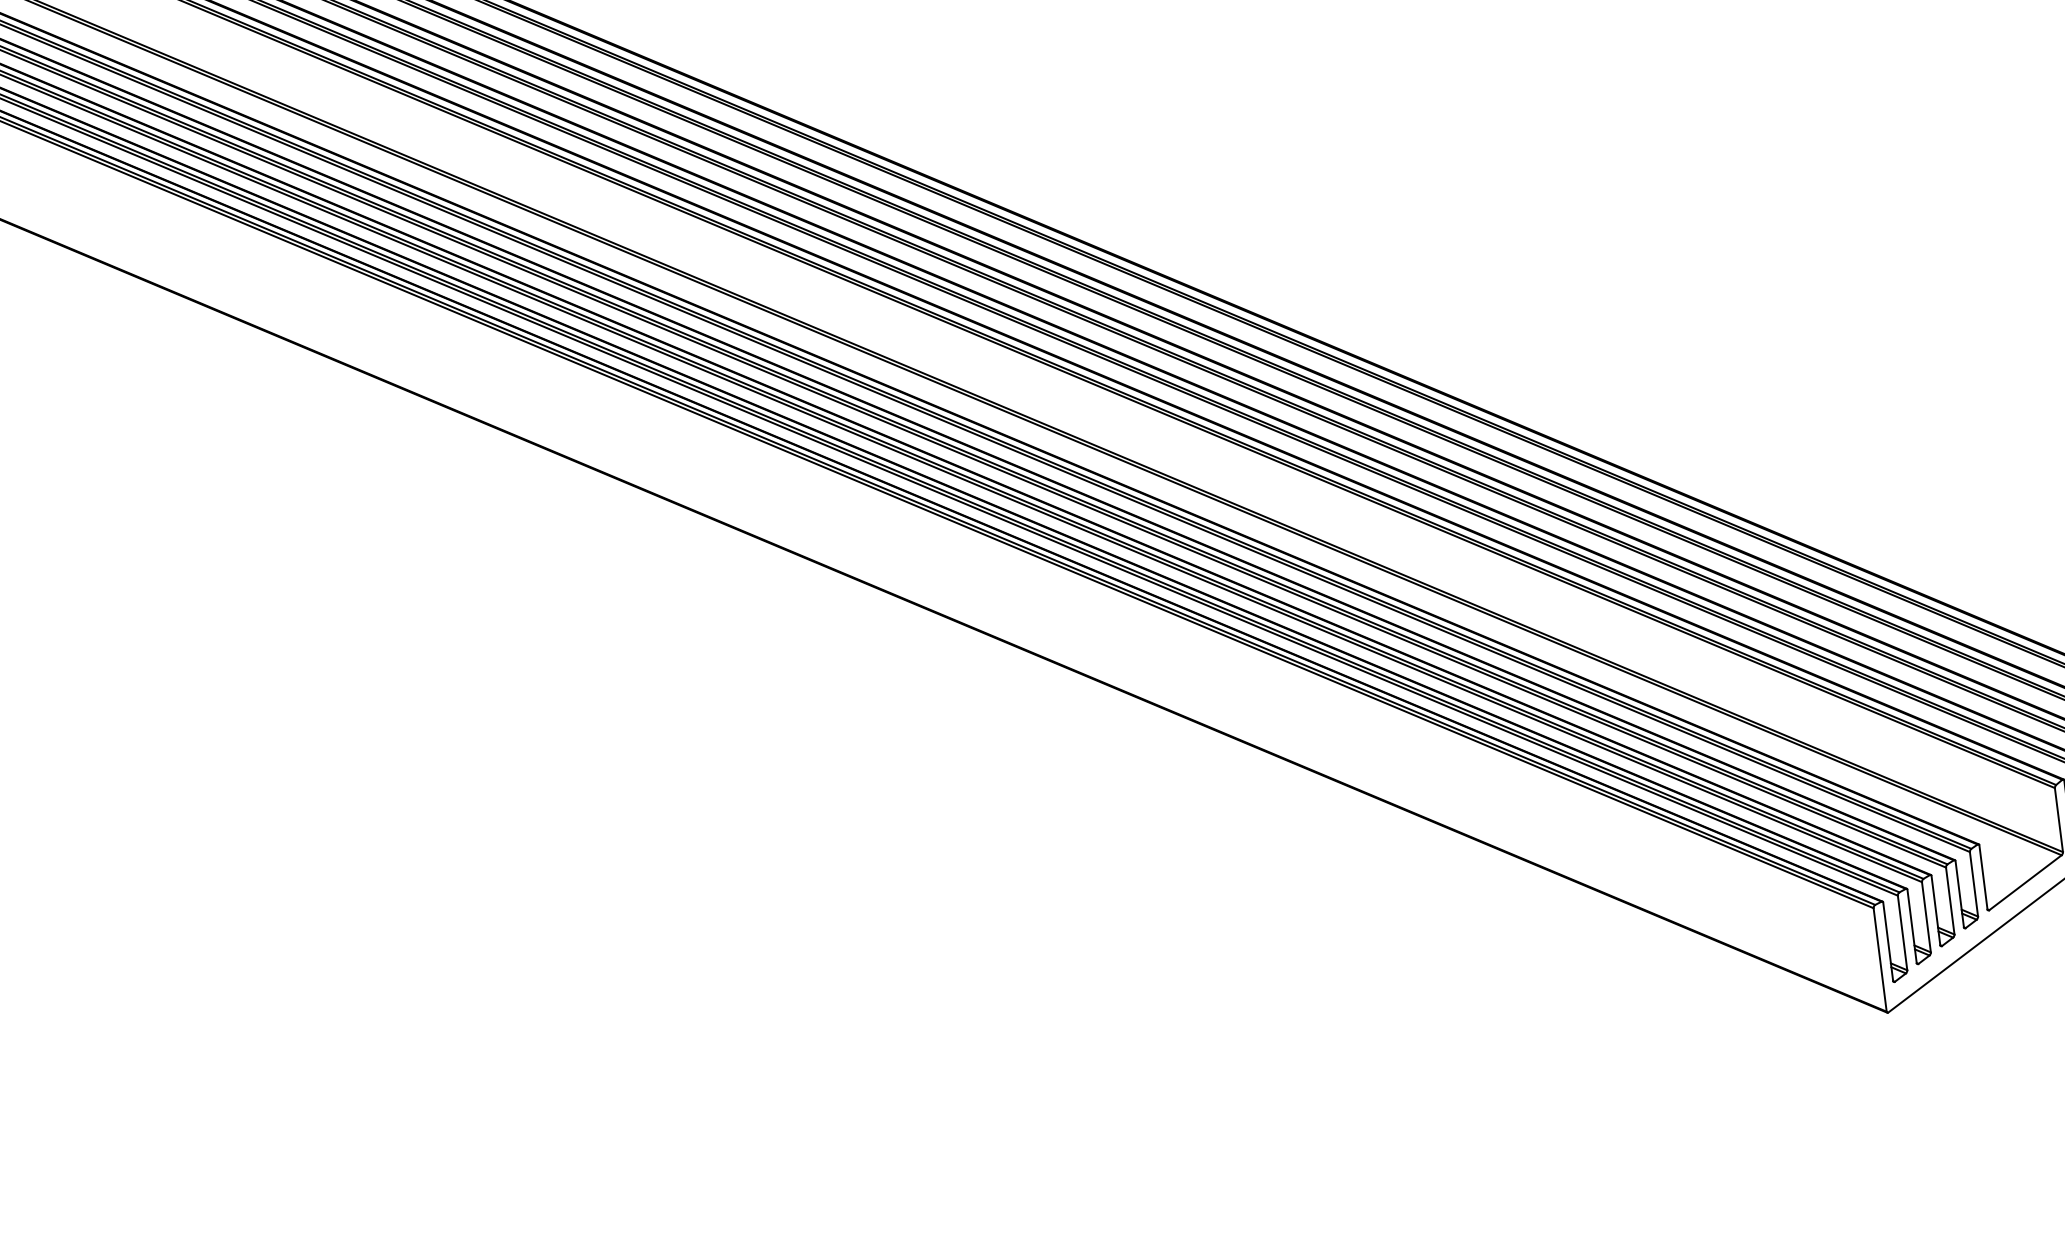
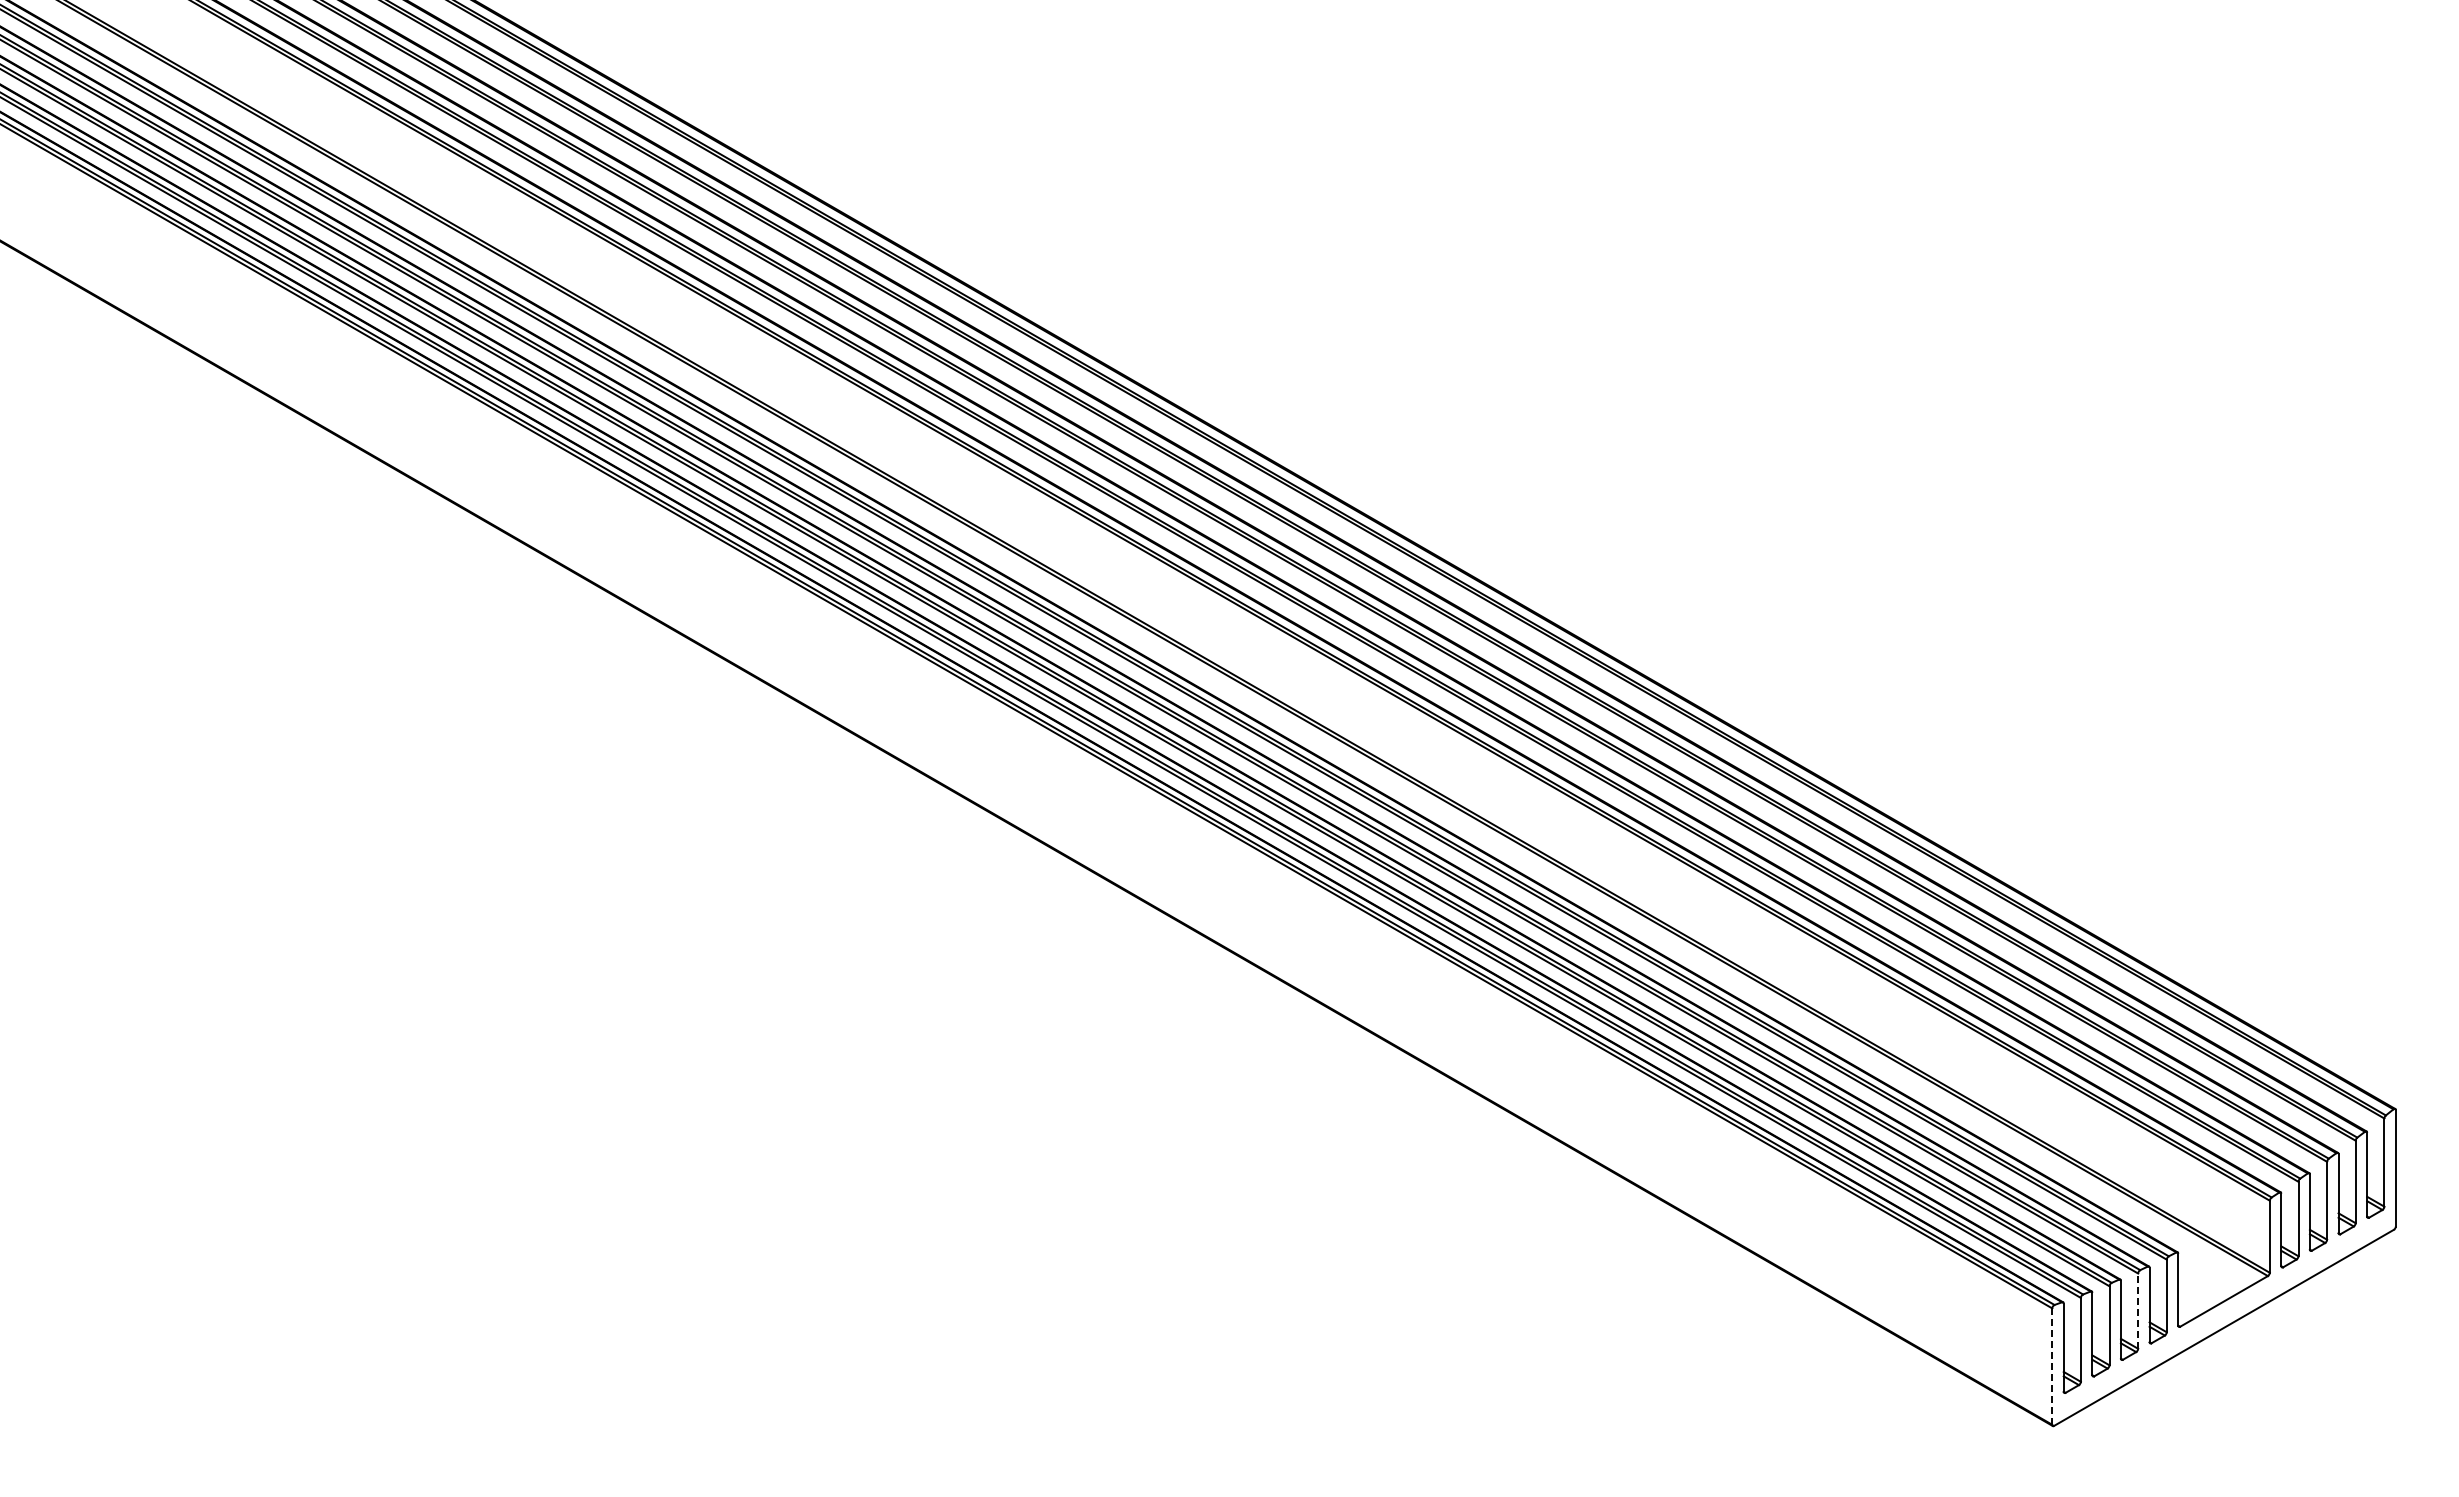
line: (1950, 901) -> (2138, 1311), solid -> dashed
line: (1880, 959) -> (2052, 1366), solid -> dashed

